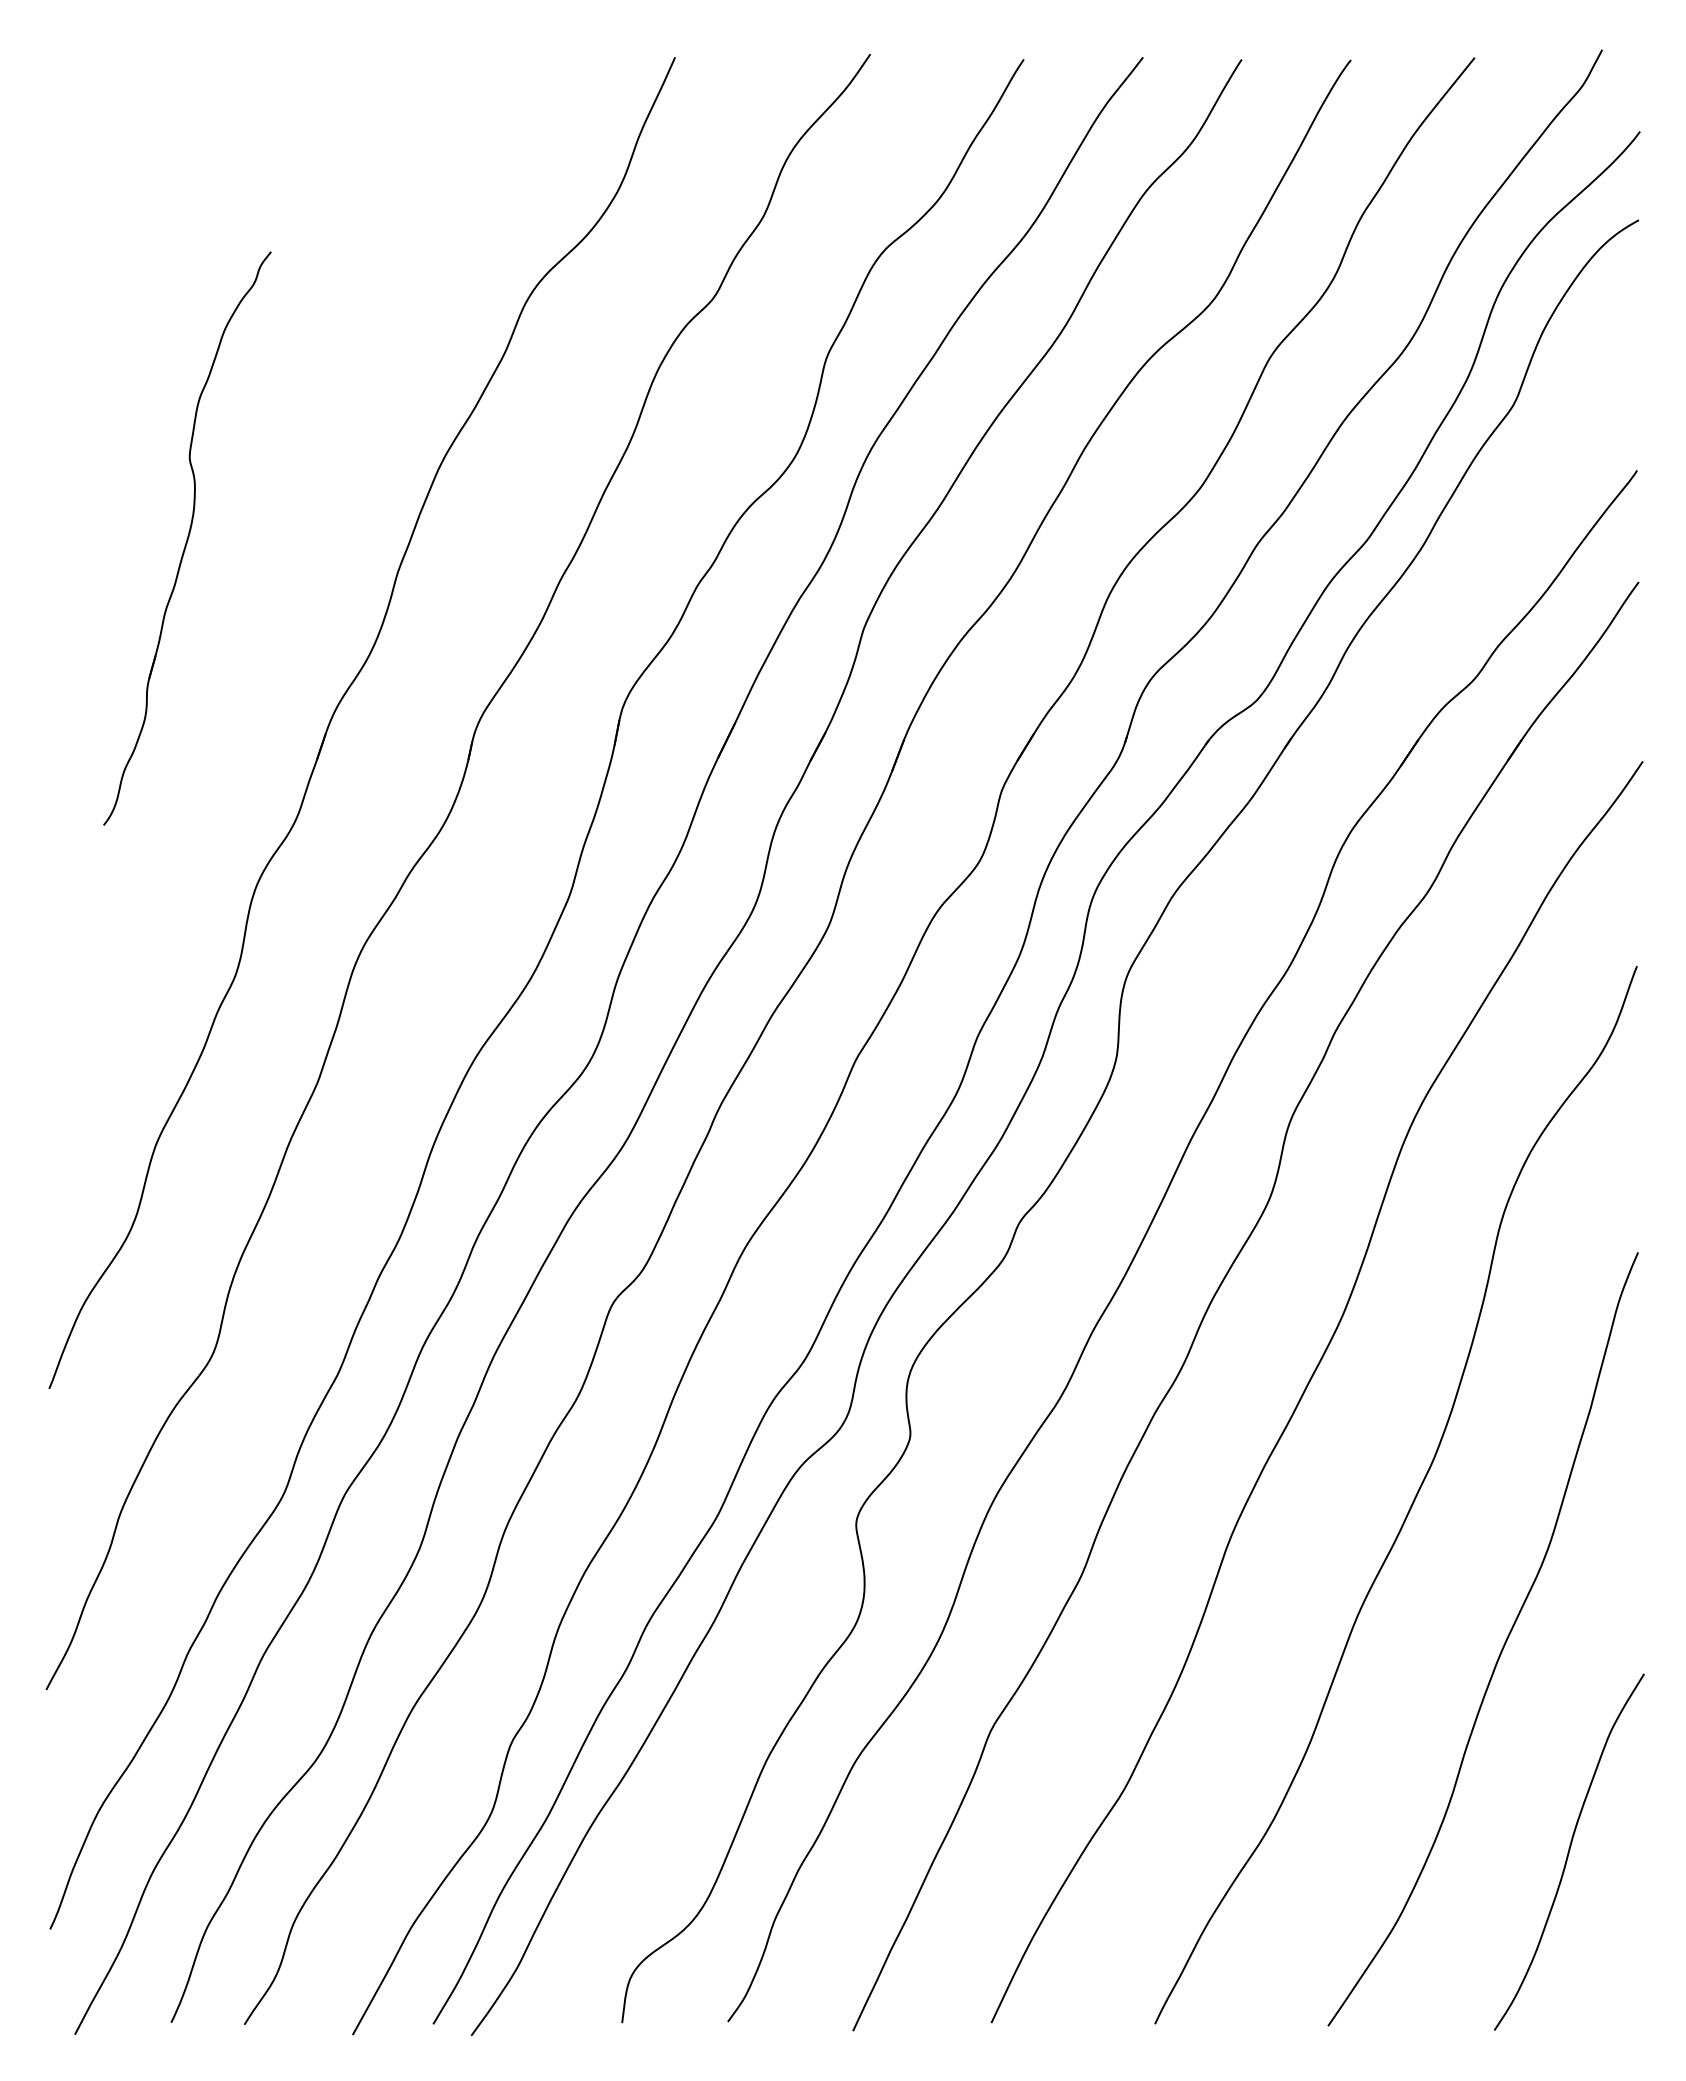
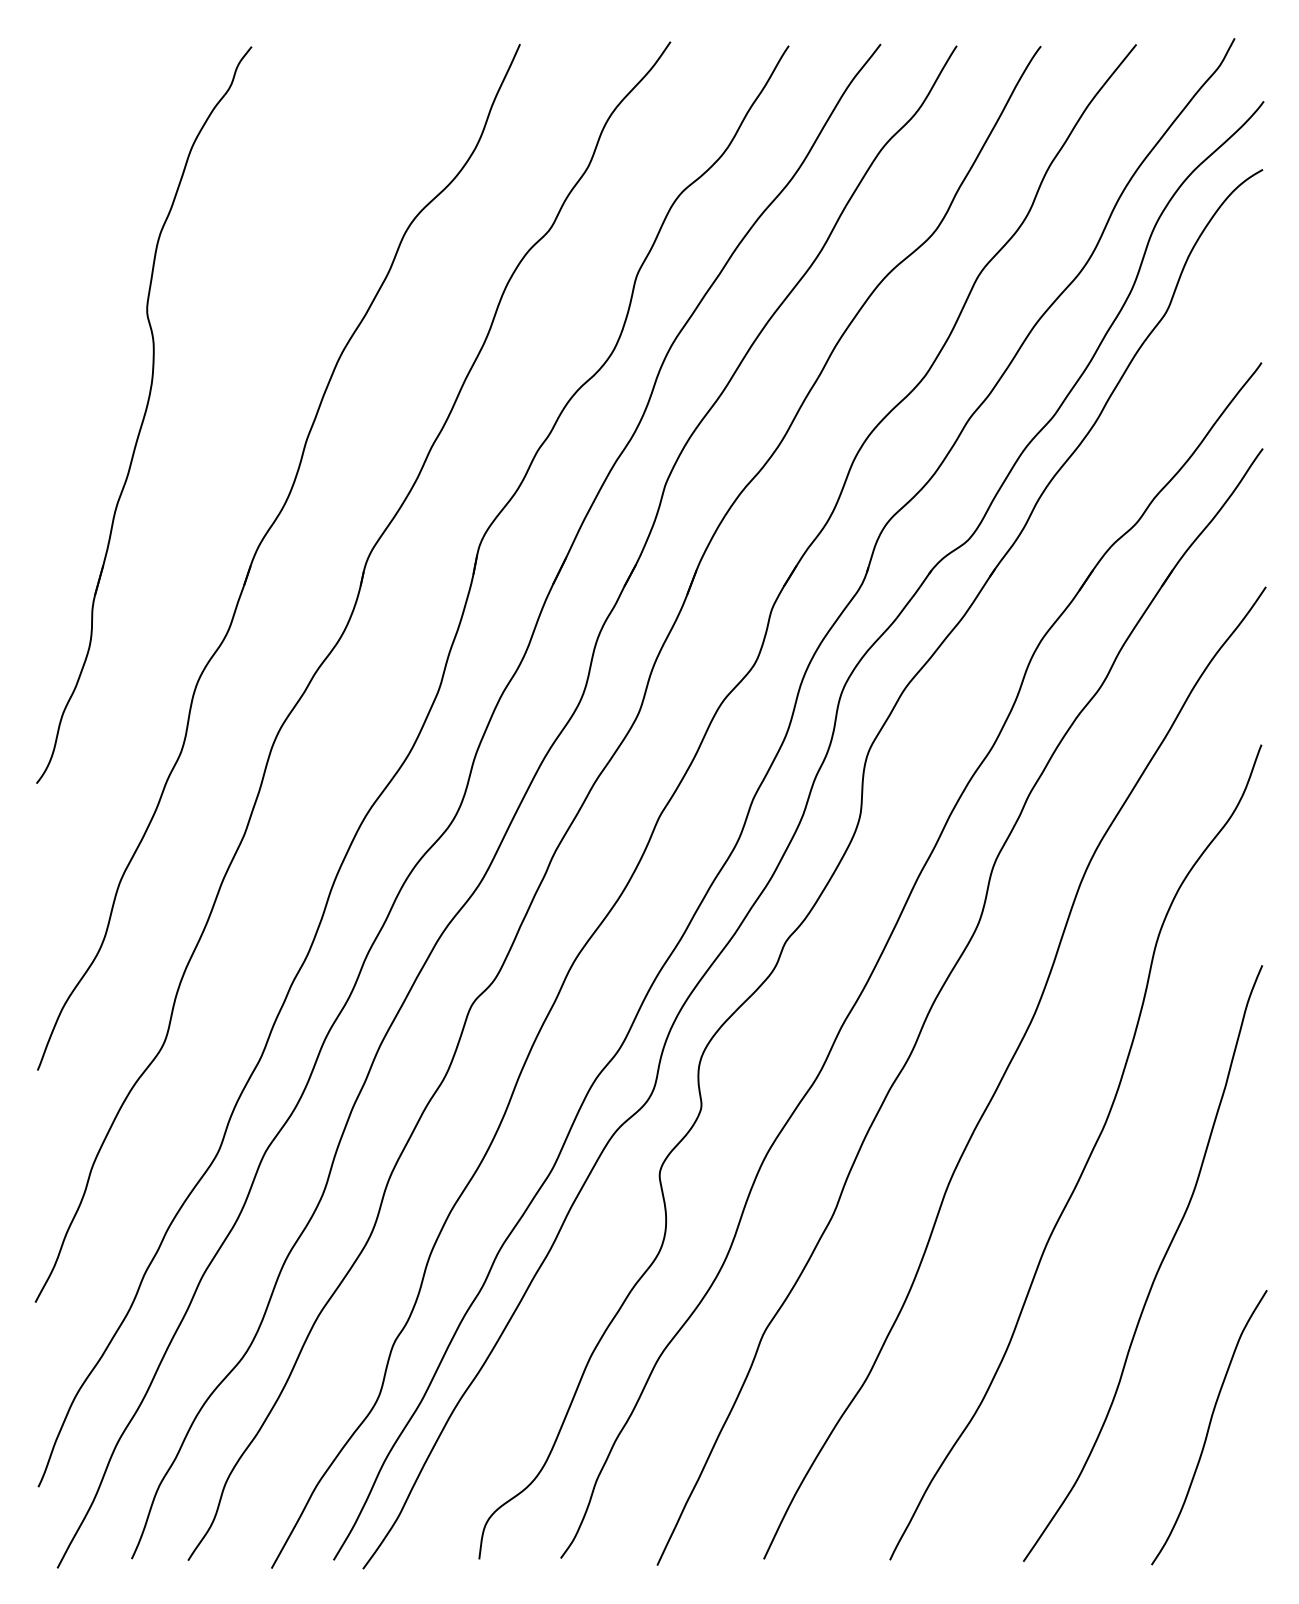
part: (187, 538) -> (144, 415), size x1.67

